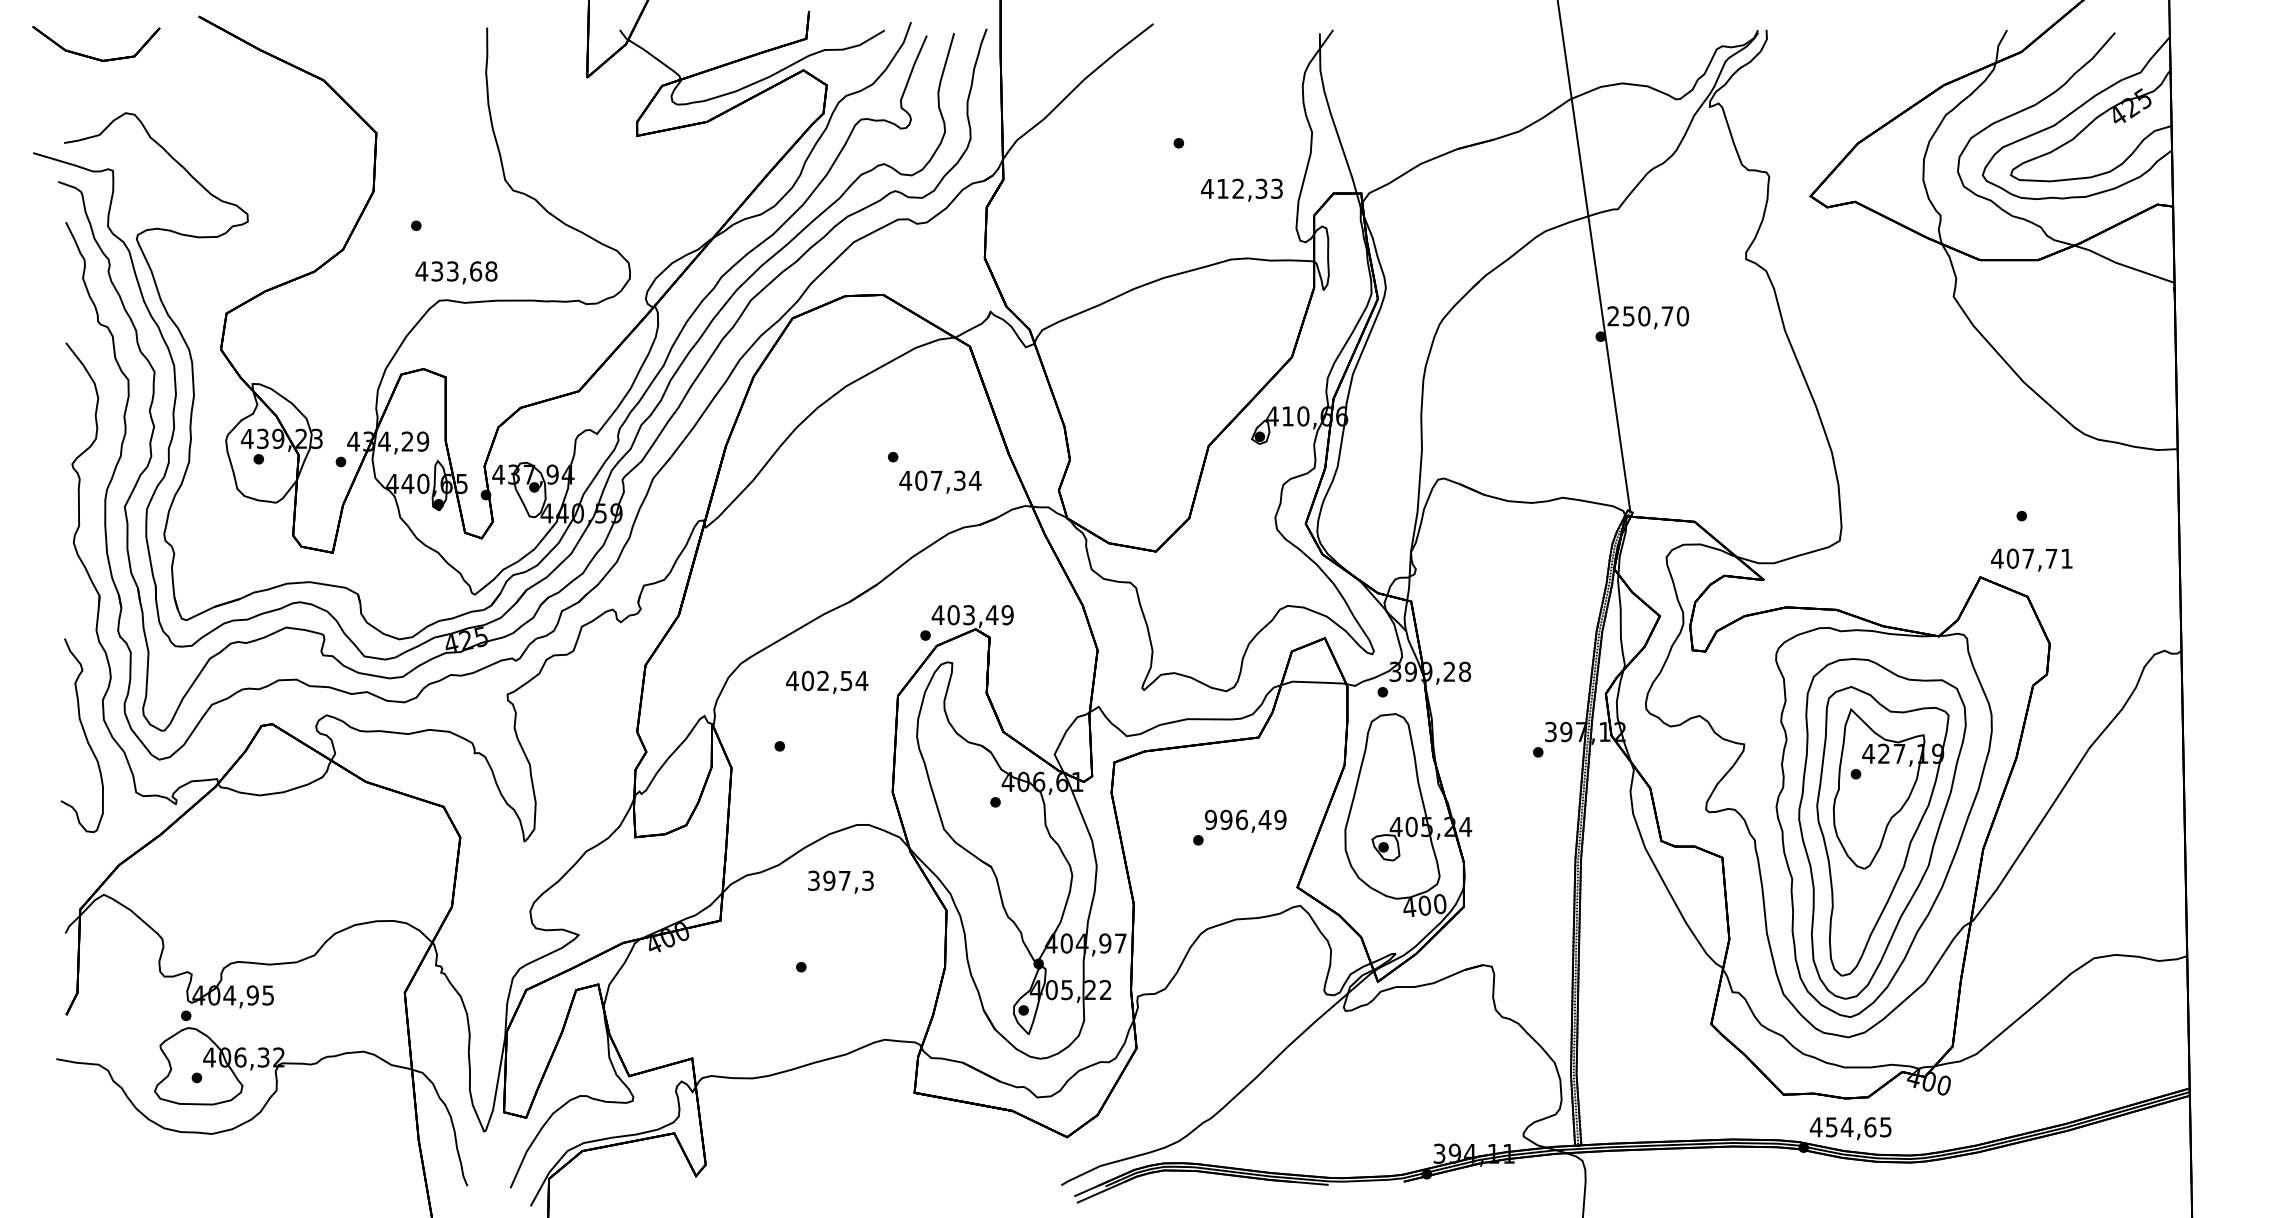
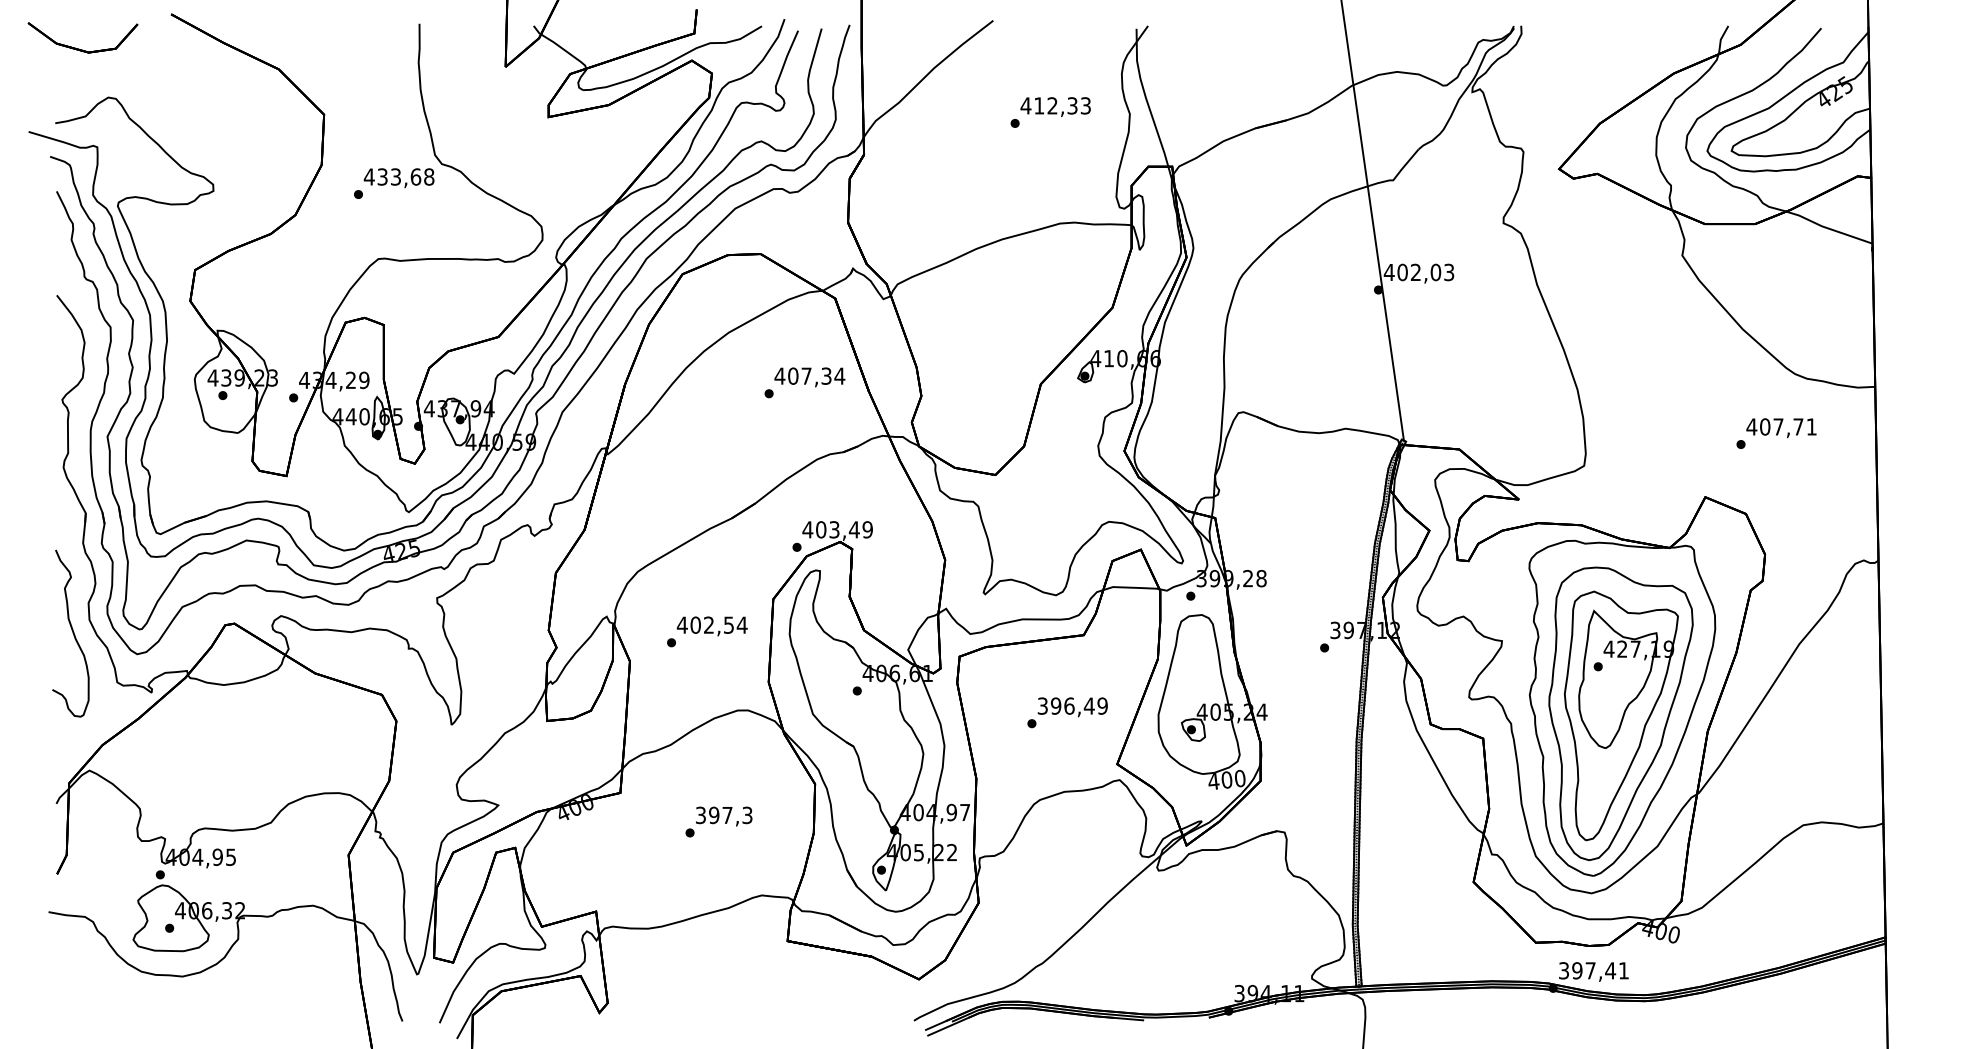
text: (1241, 189) -> (1055, 106), moved
text: (456, 272) -> (399, 177), moved
text: (1648, 316) -> (1419, 272), 250,70 -> 402,03
text: (940, 481) -> (809, 376), moved
text: (2031, 559) -> (1781, 427), moved
text: (827, 681) -> (712, 625), moved
text: (1210, 819) -> (1042, 705), 996,49 -> 396,49
text: (840, 881) -> (723, 815), moved
text: (1850, 1127) -> (1593, 970), 454,65 -> 397,41

